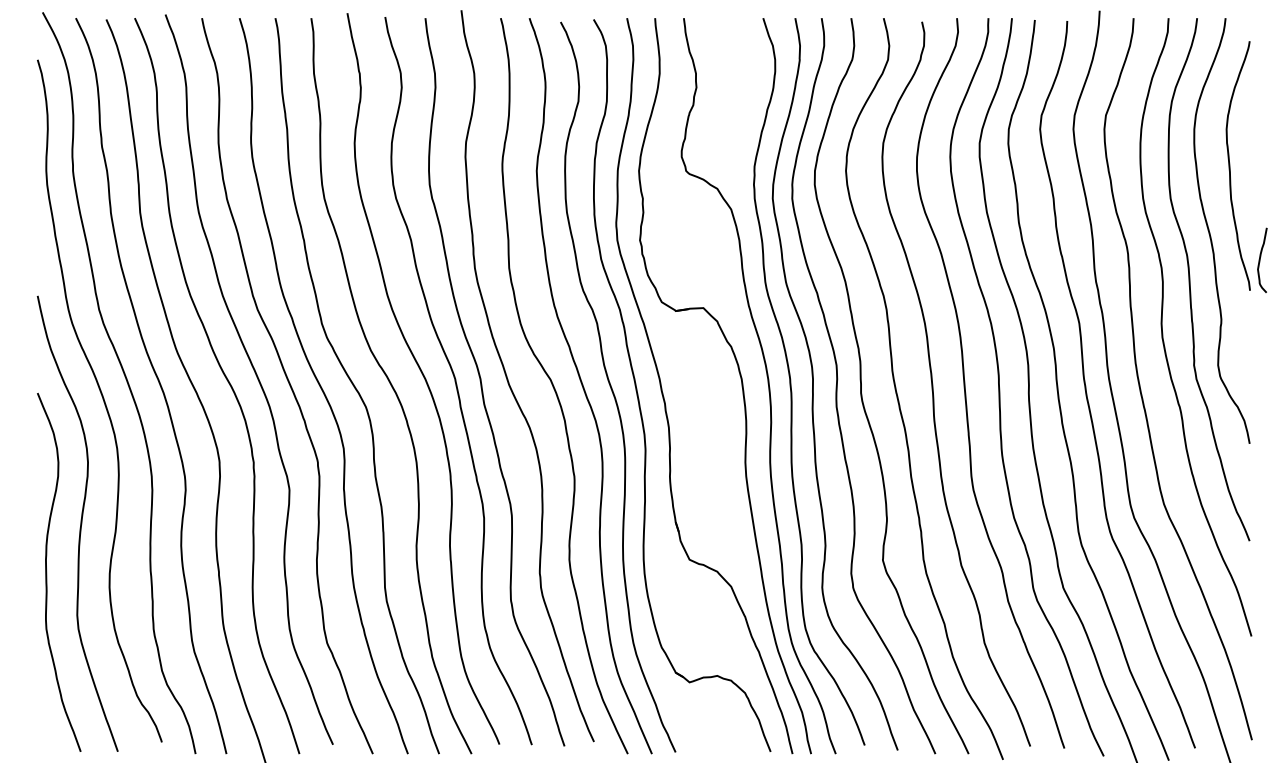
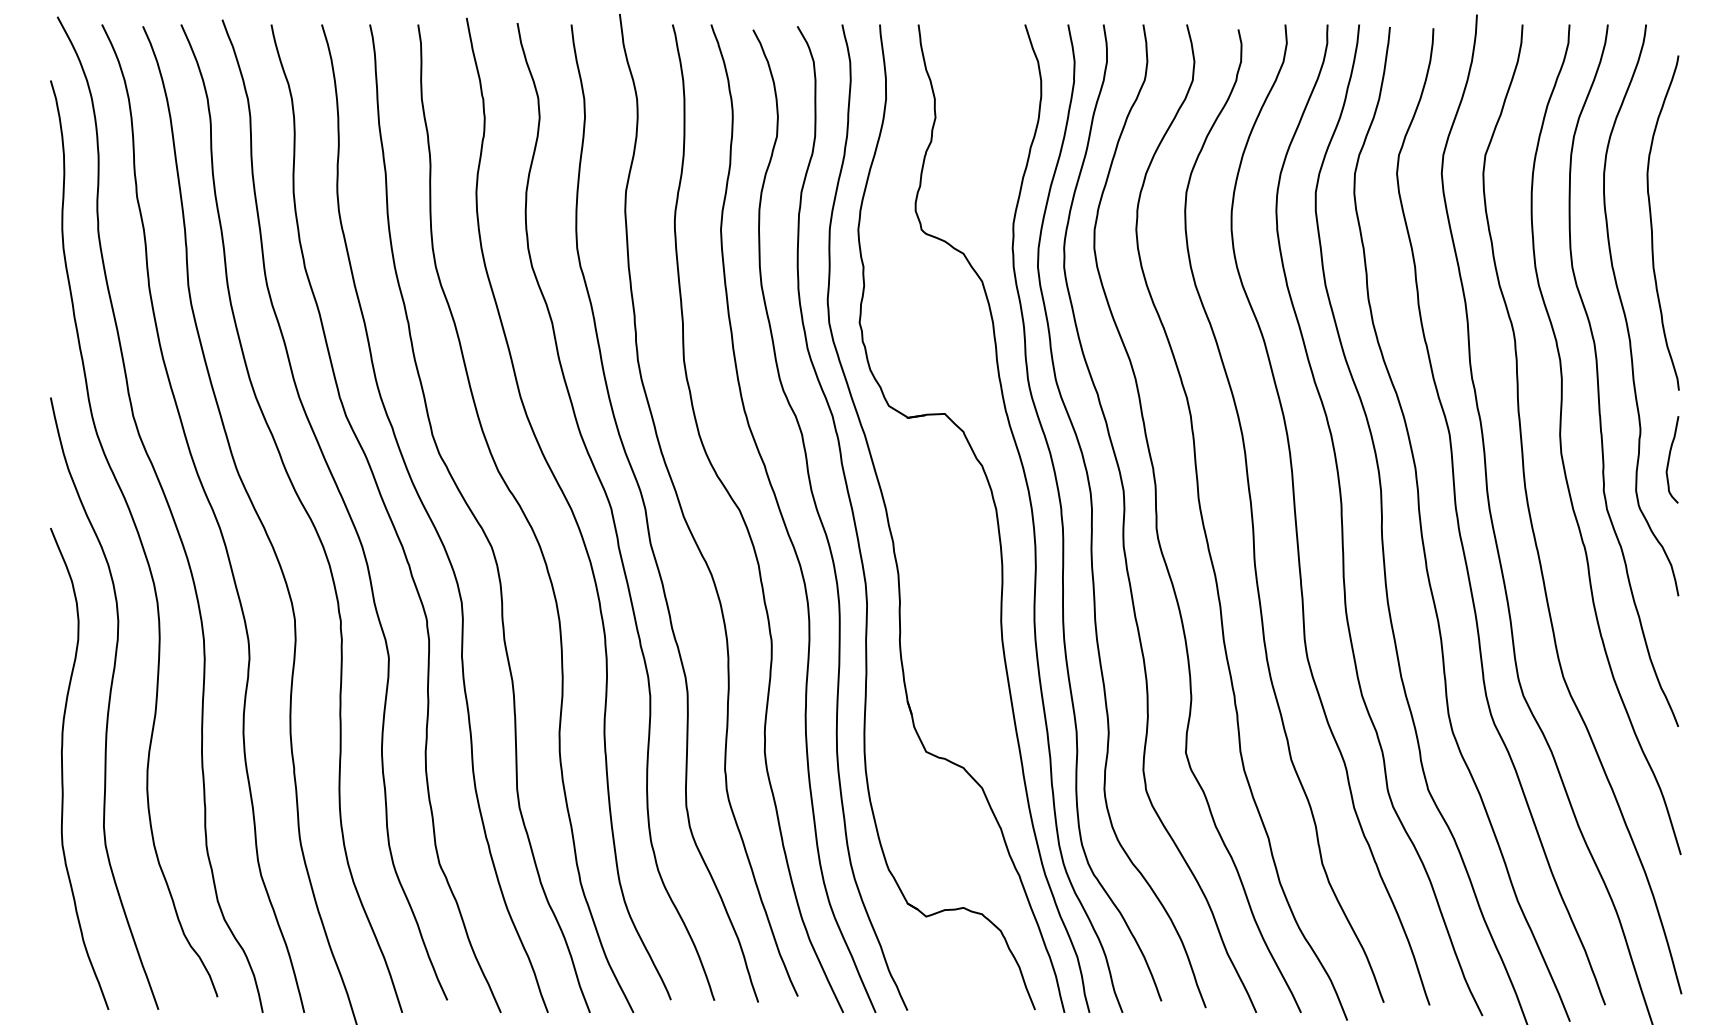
curve: (1260, 258) -> (1670, 457), moved

